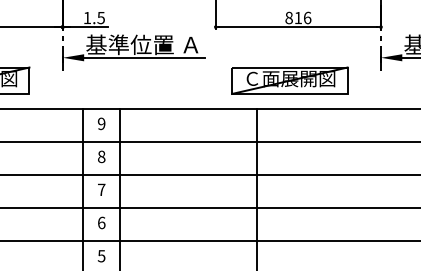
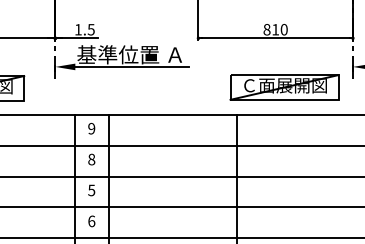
text: (307, 17) -> (284, 29), 816 -> 810
part: (289, 80) -> (284, 87), moved
text: (101, 189) -> (91, 190), 7 -> 5

